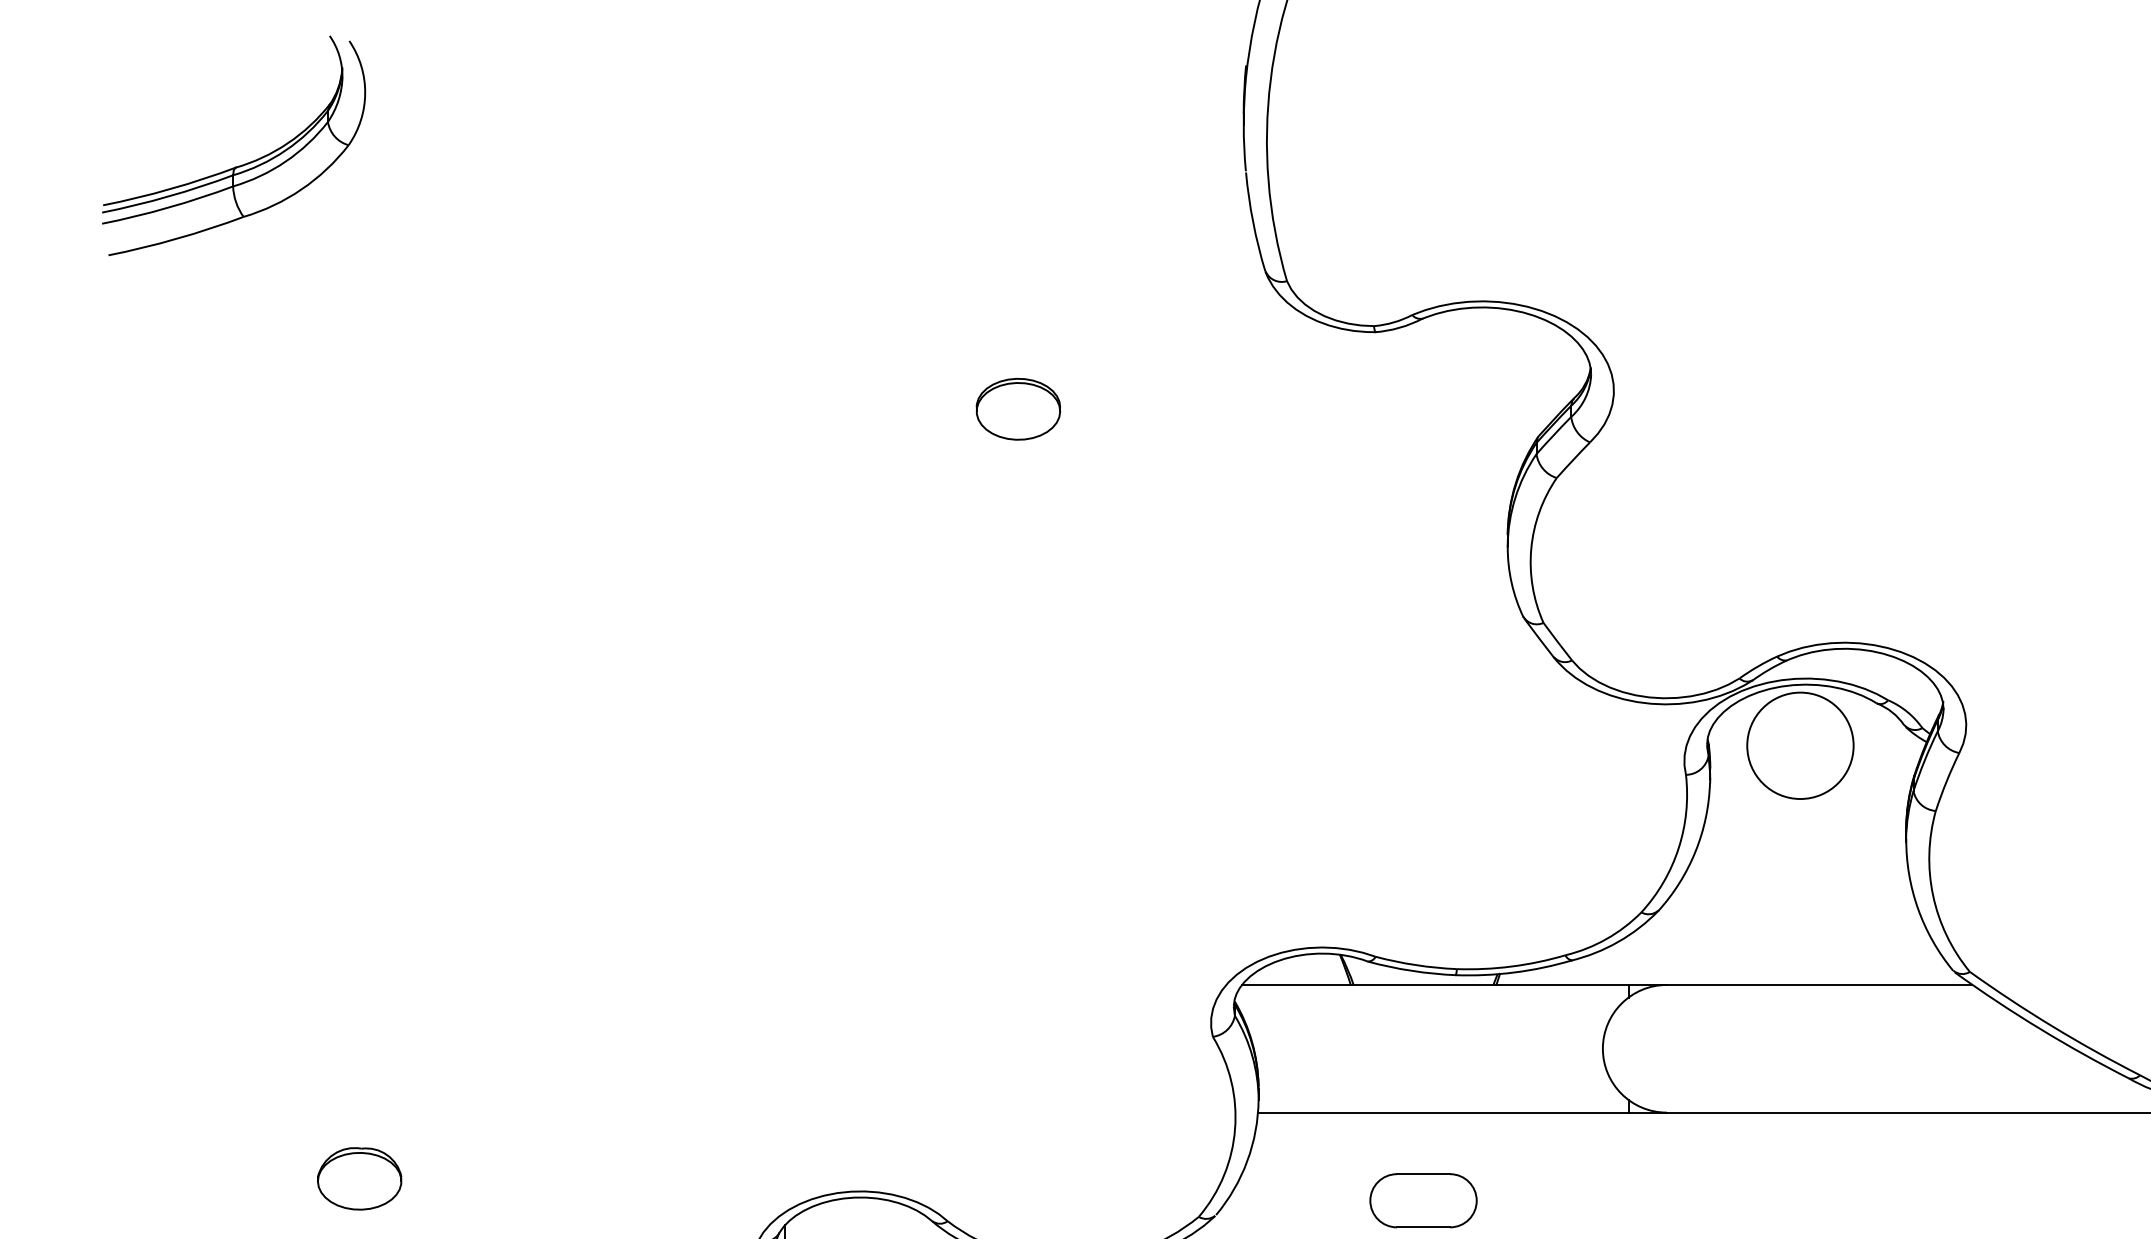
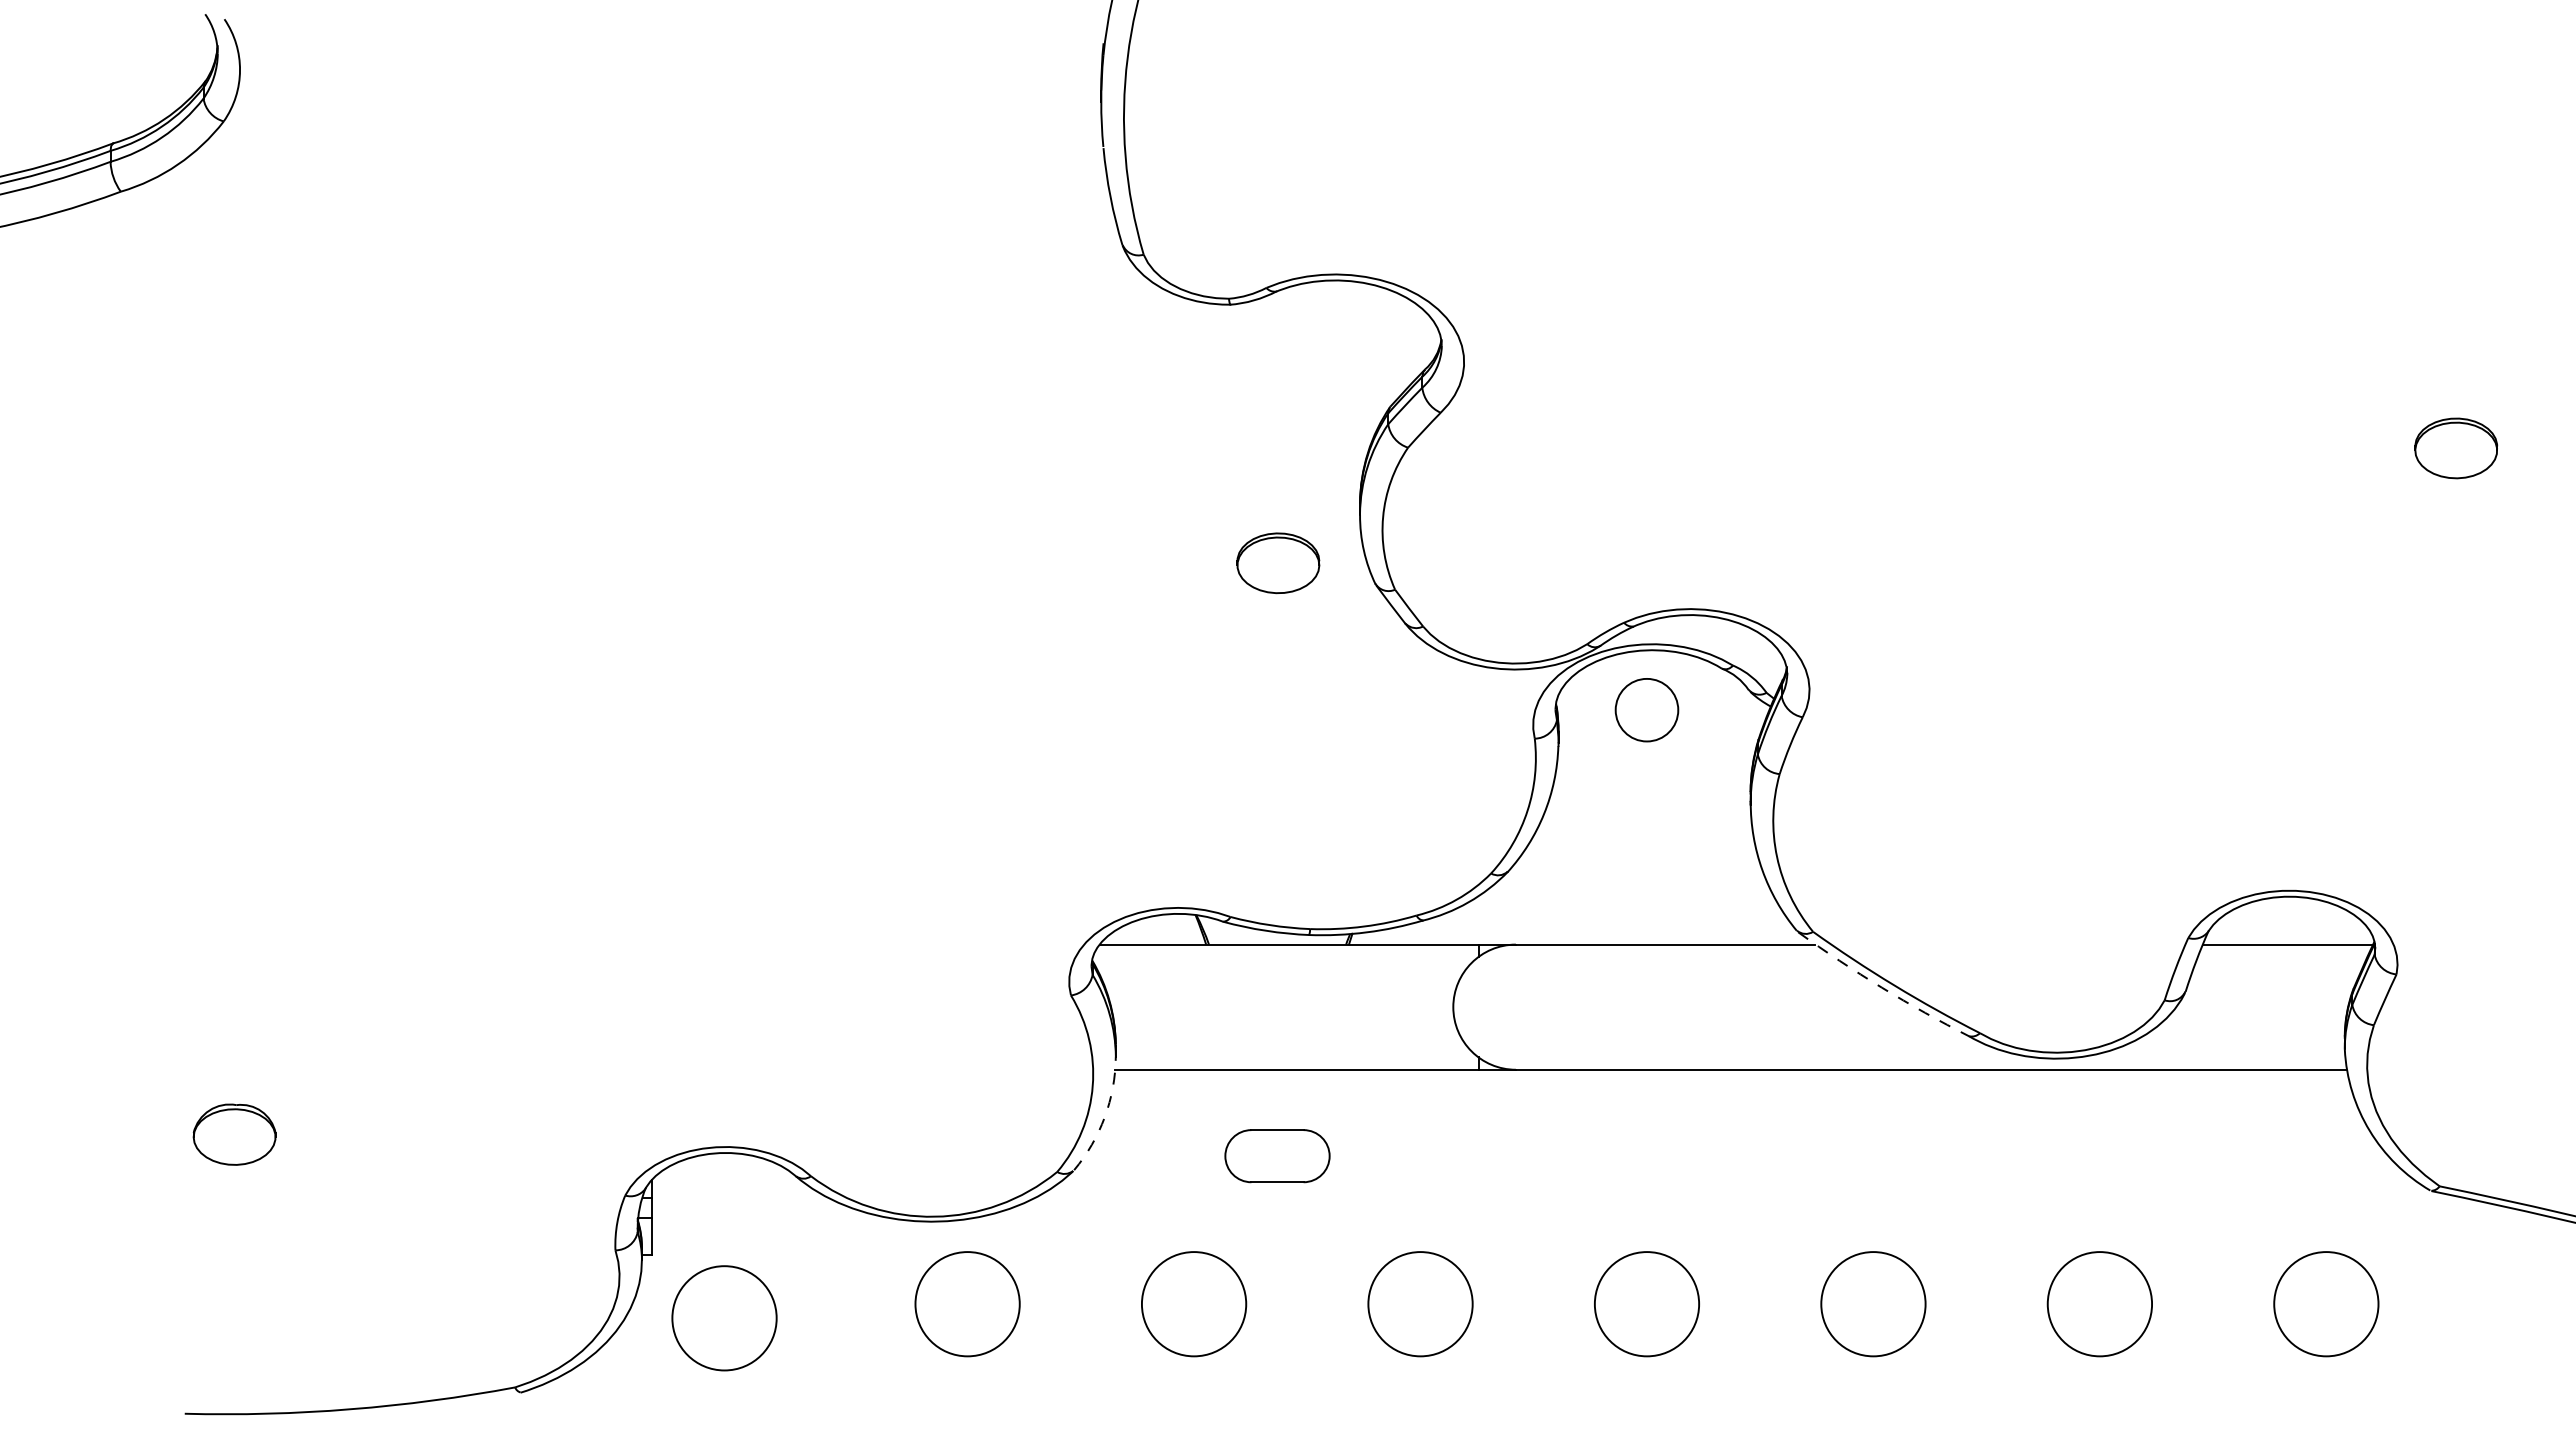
part: (1018, 409) -> (1278, 563), moved
circle: (1799, 746) -> (1646, 710), size x0.6
arc: (2039, 1028) -> (1881, 987), solid -> dashed
arc: (1247, 1161) -> (1104, 1117), solid -> dashed

